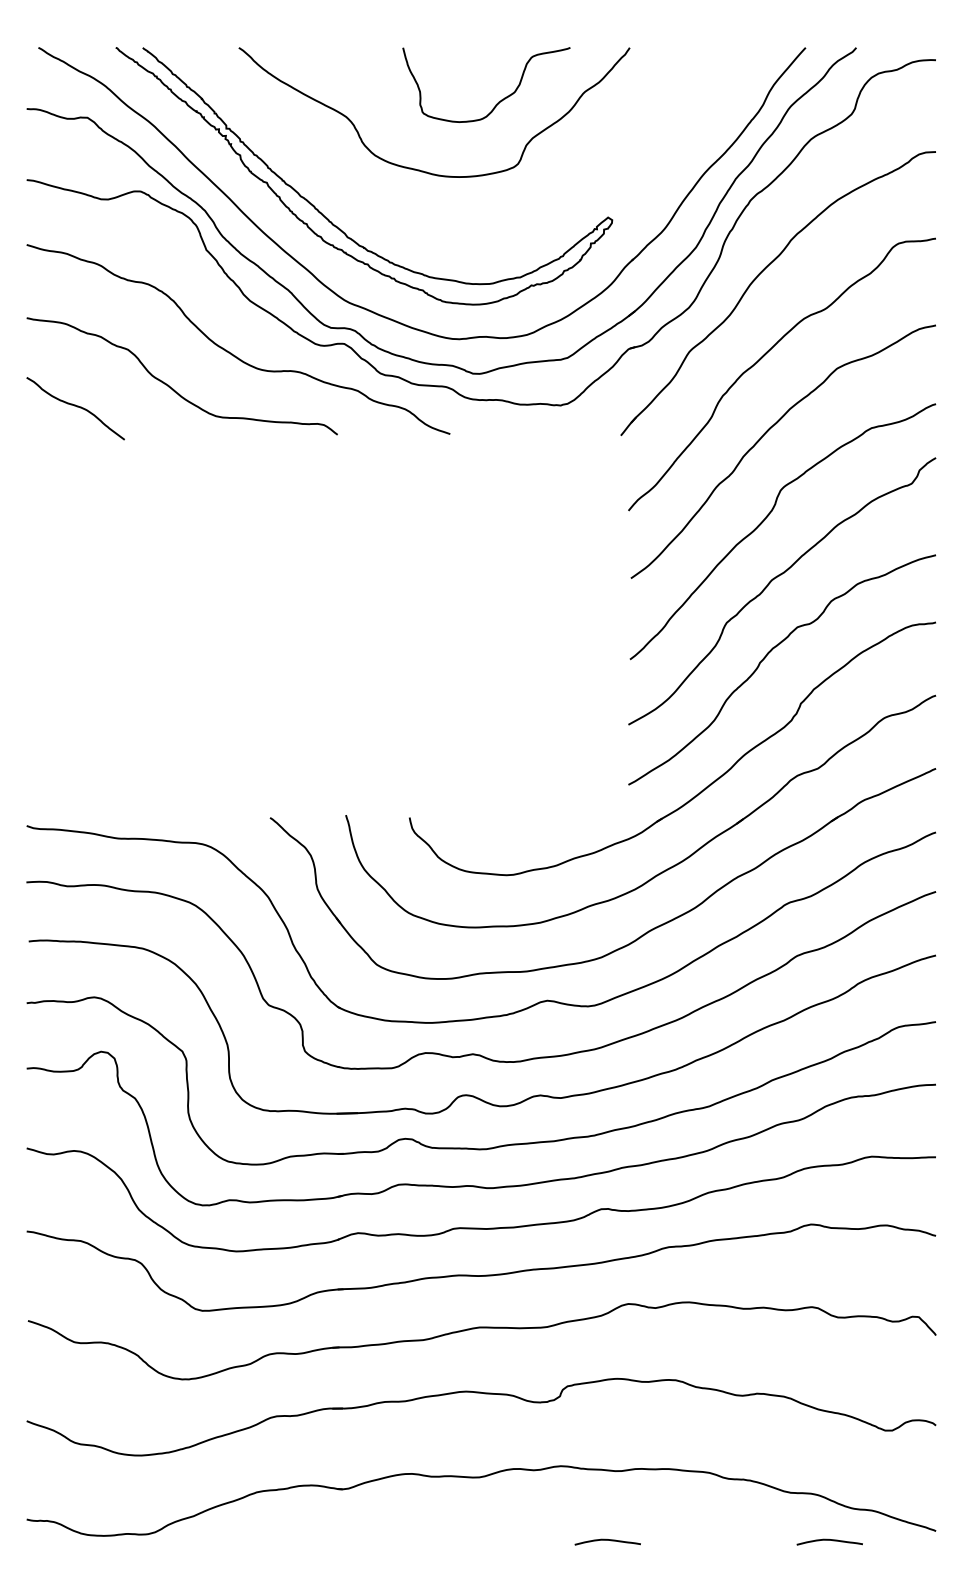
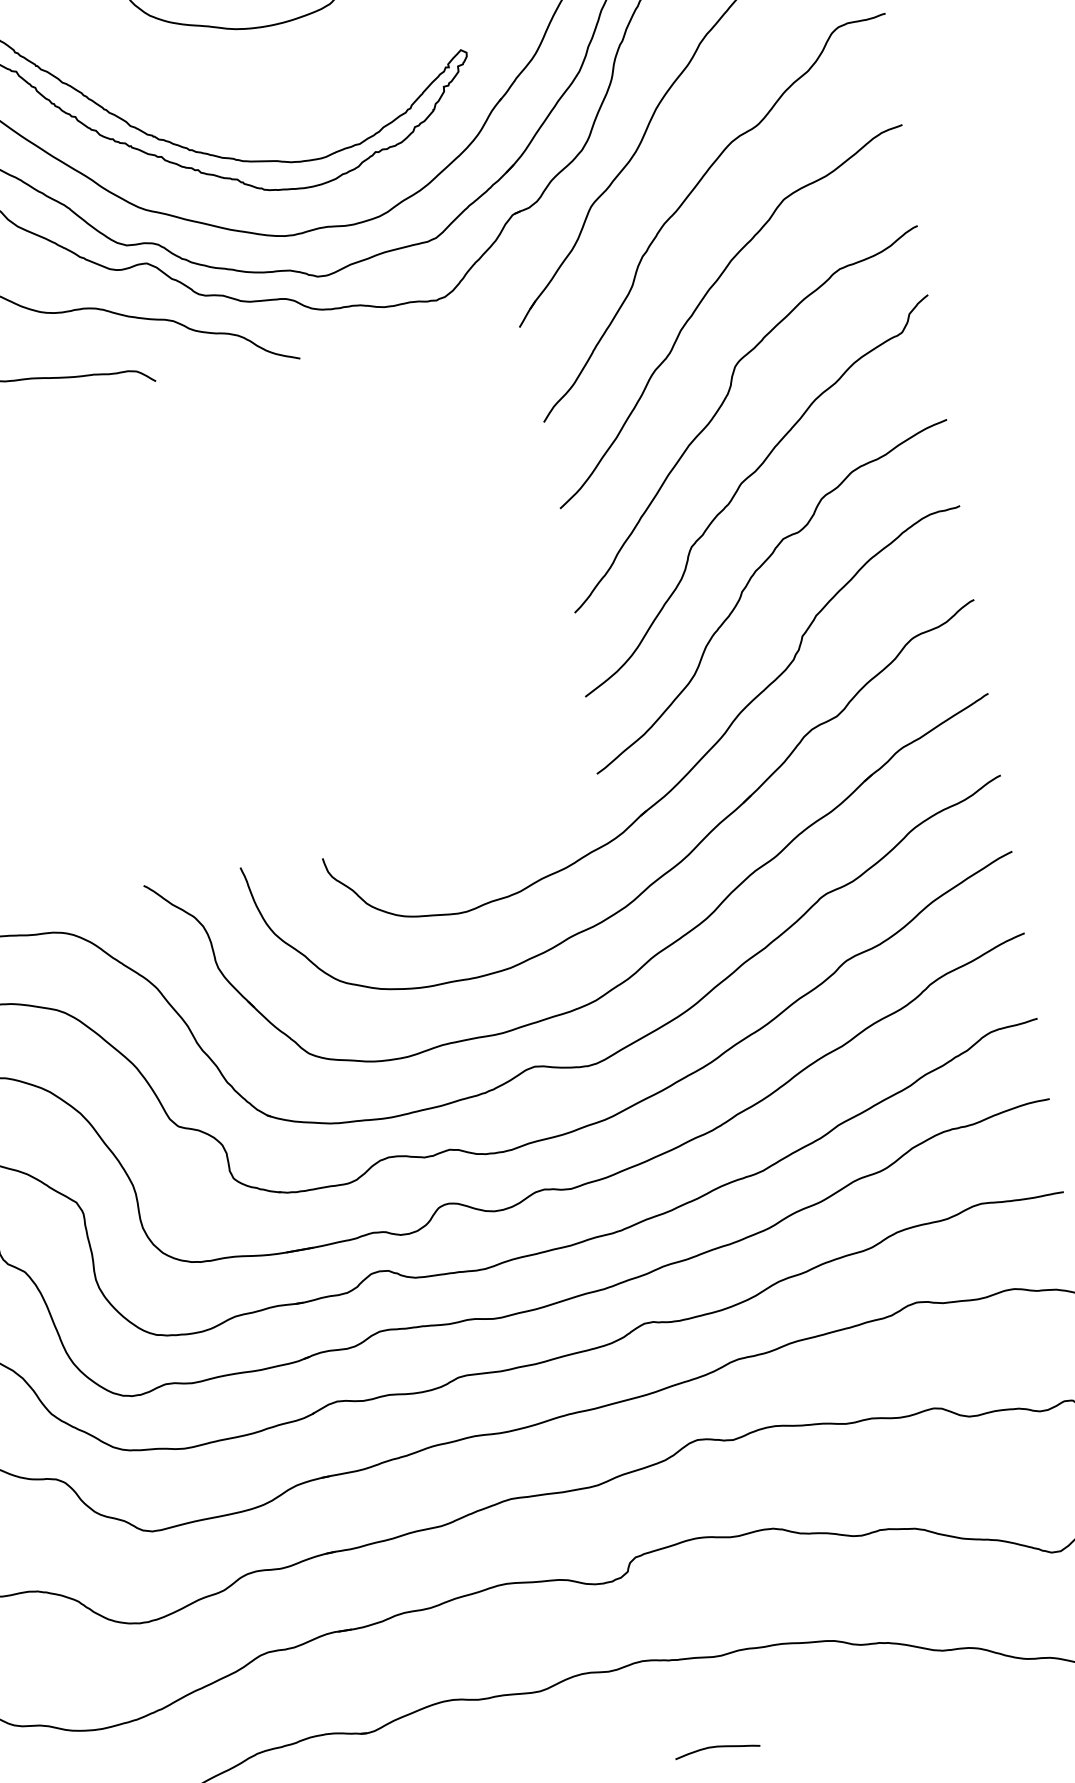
curve: (829, 1540) -> (1001, 1704), removed

